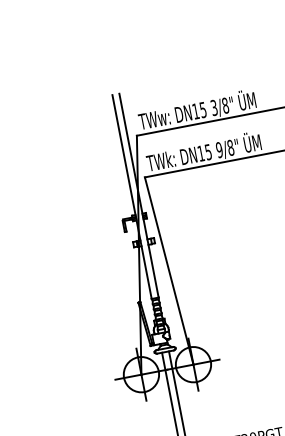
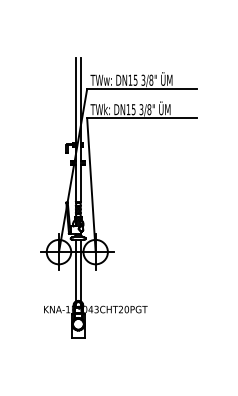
text: (219, 149) -> (141, 109), 9/8" -> 3/8"

